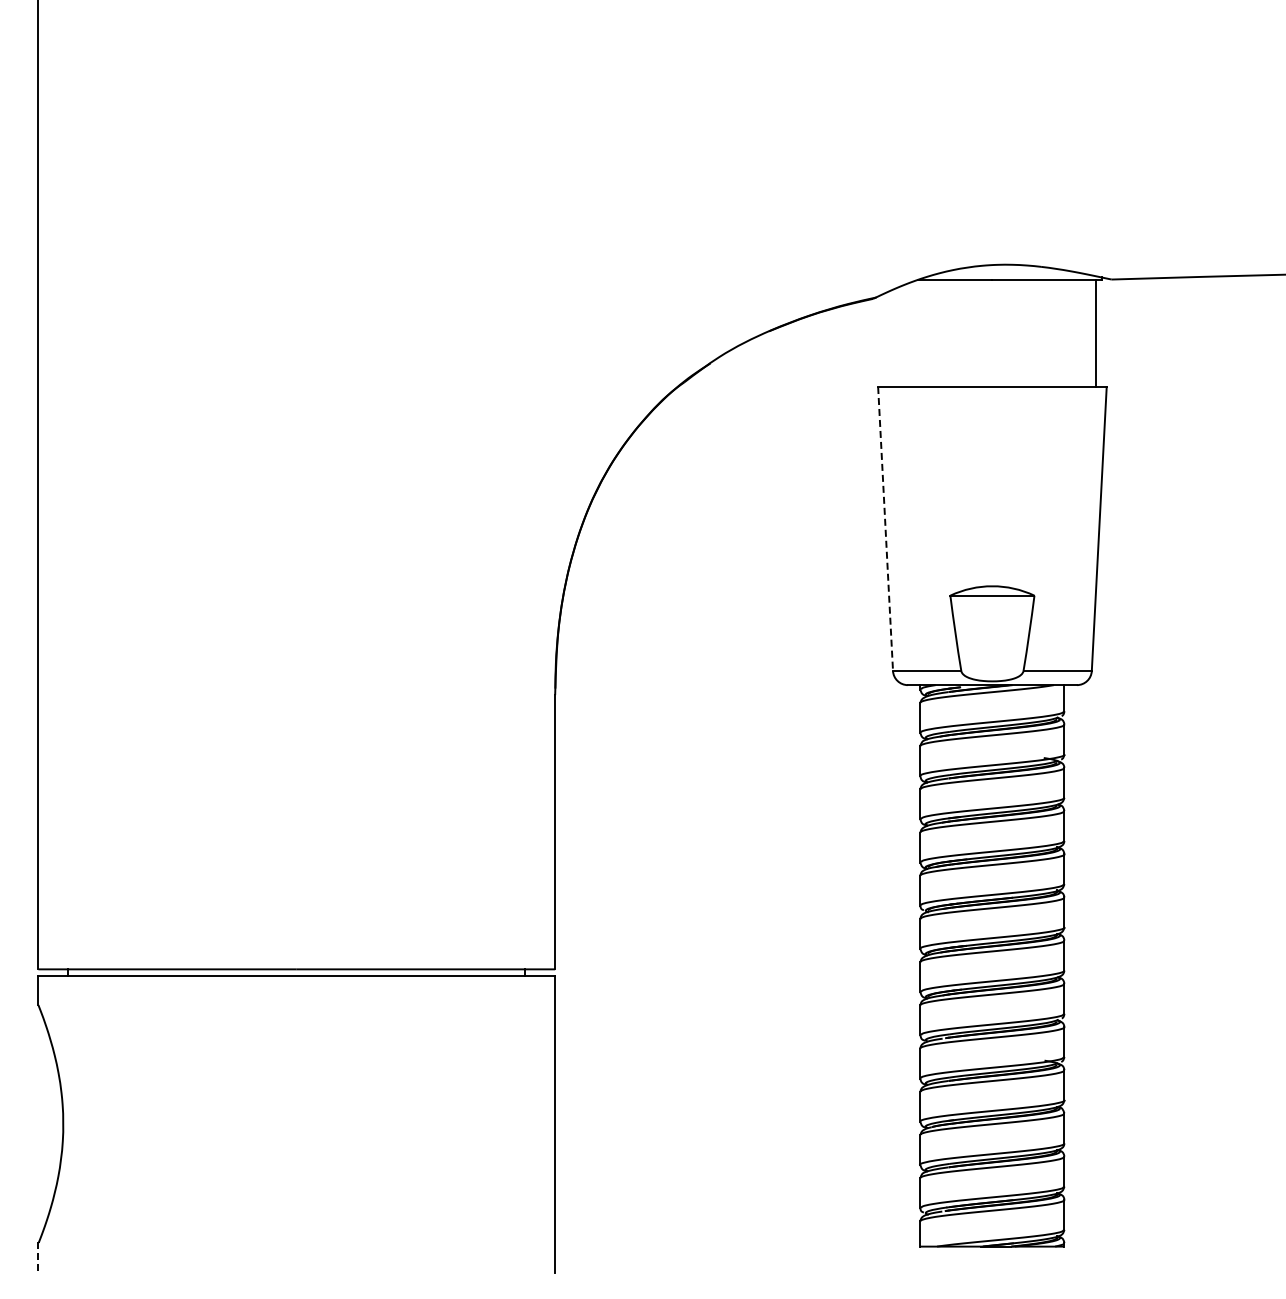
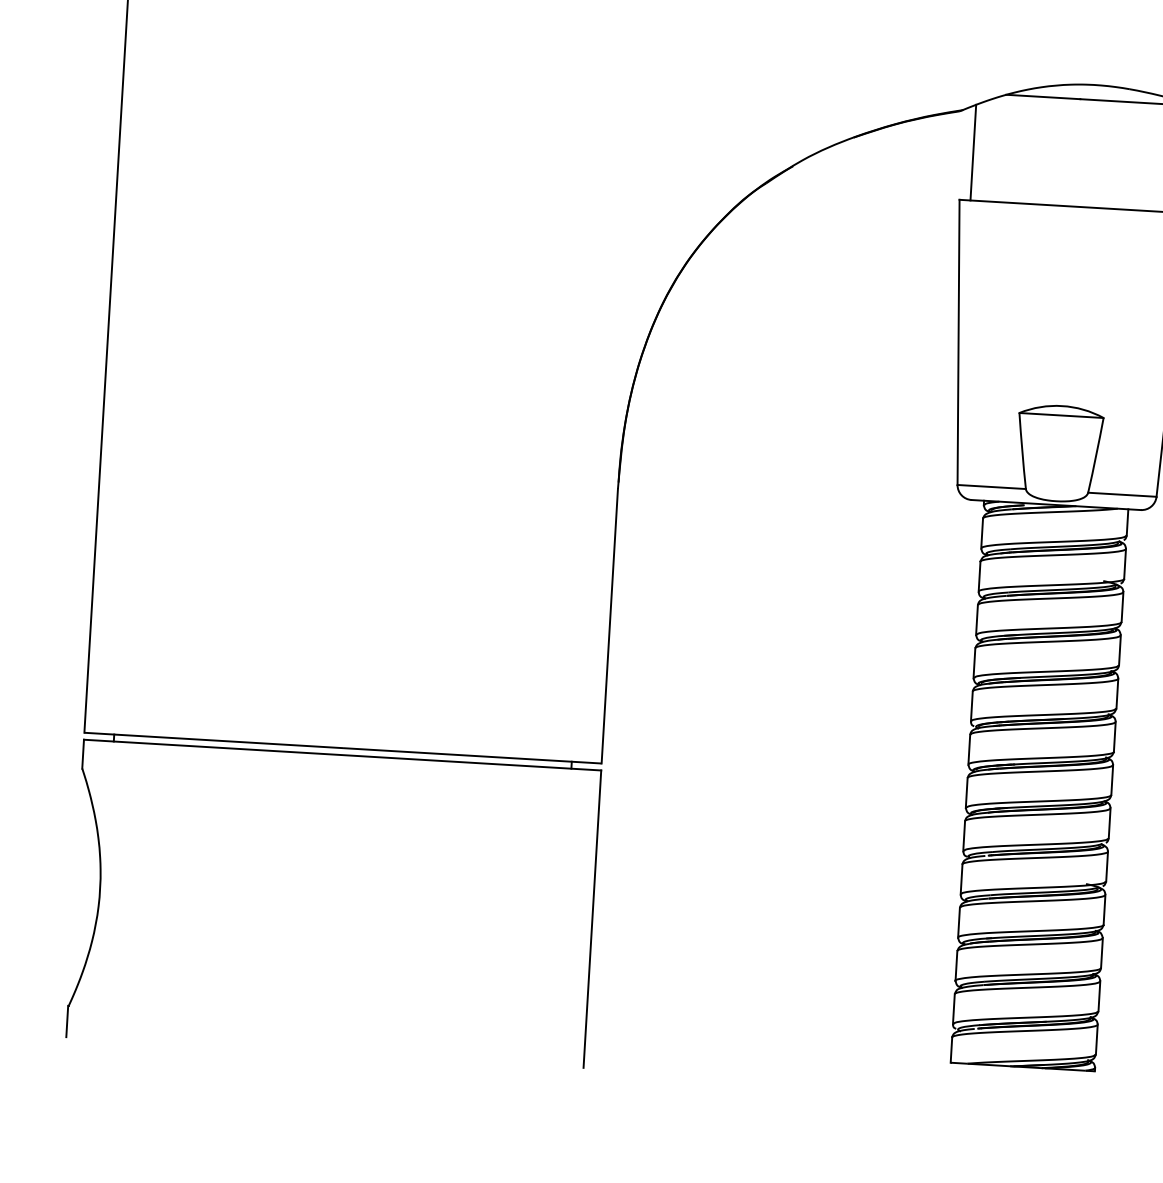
line: (889, 339) -> (973, 152), added
line: (885, 529) -> (958, 342), dashed -> solid
line: (38, 1257) -> (67, 1021), dashed -> solid

